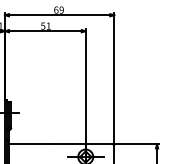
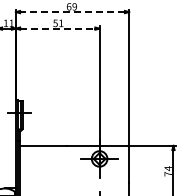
line: (59, 15) -> (72, 12), solid -> dashed
line: (45, 31) -> (57, 28), solid -> dashed

